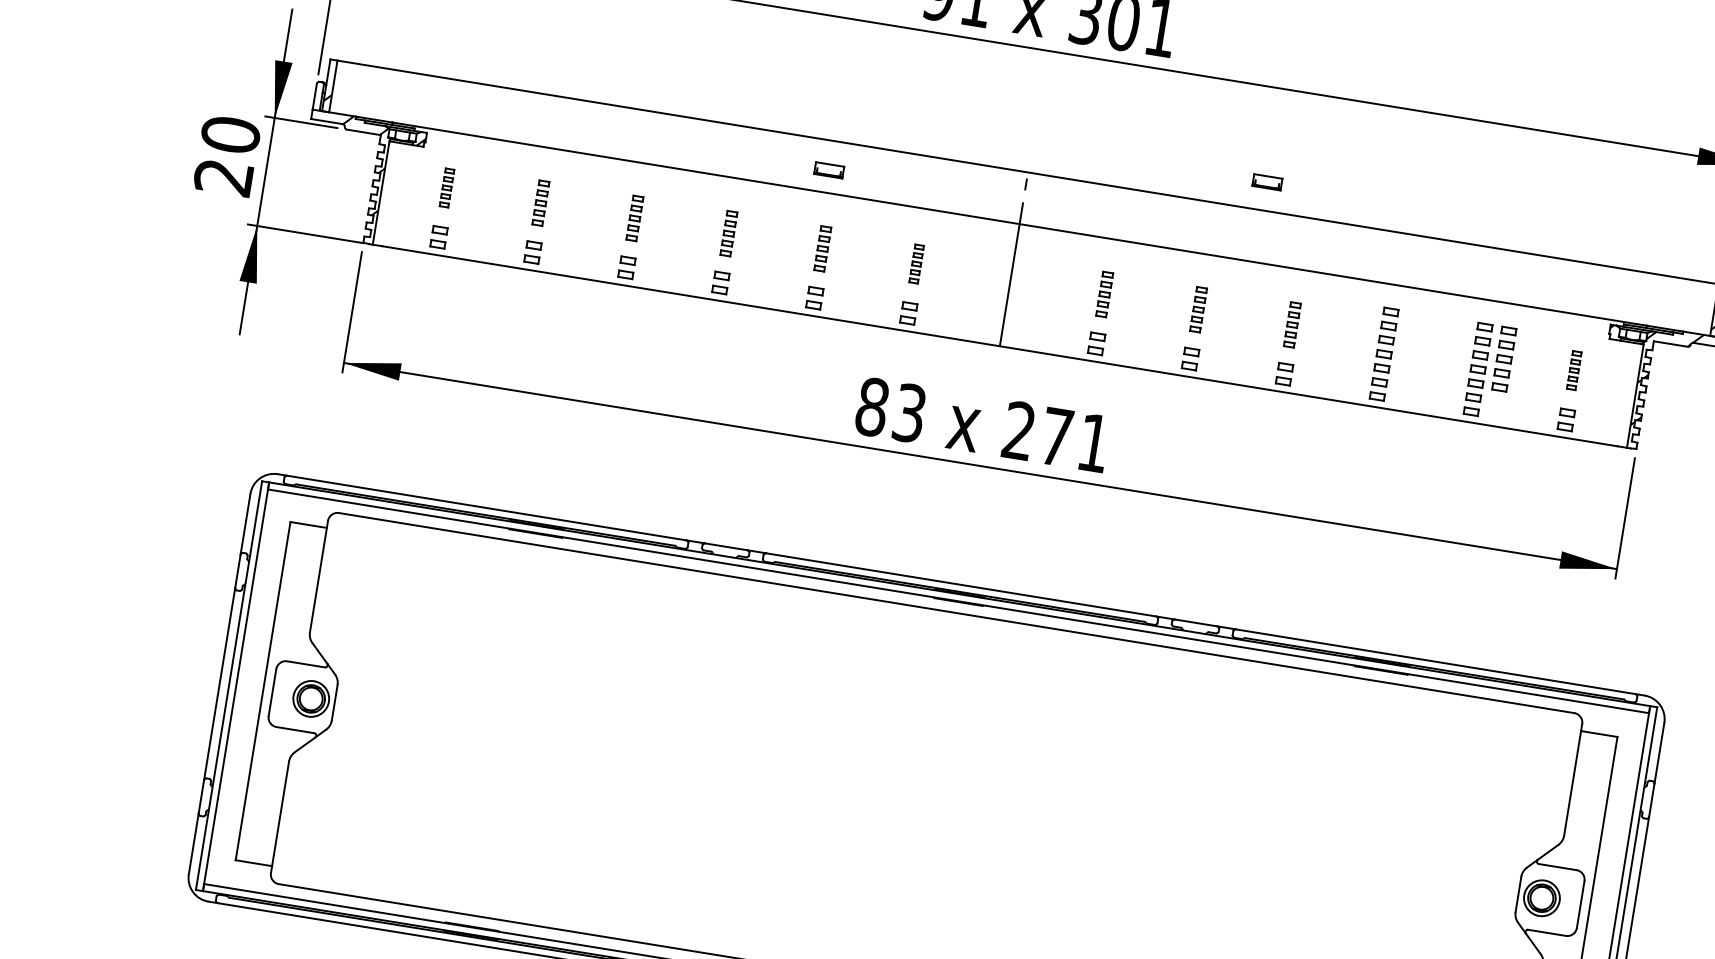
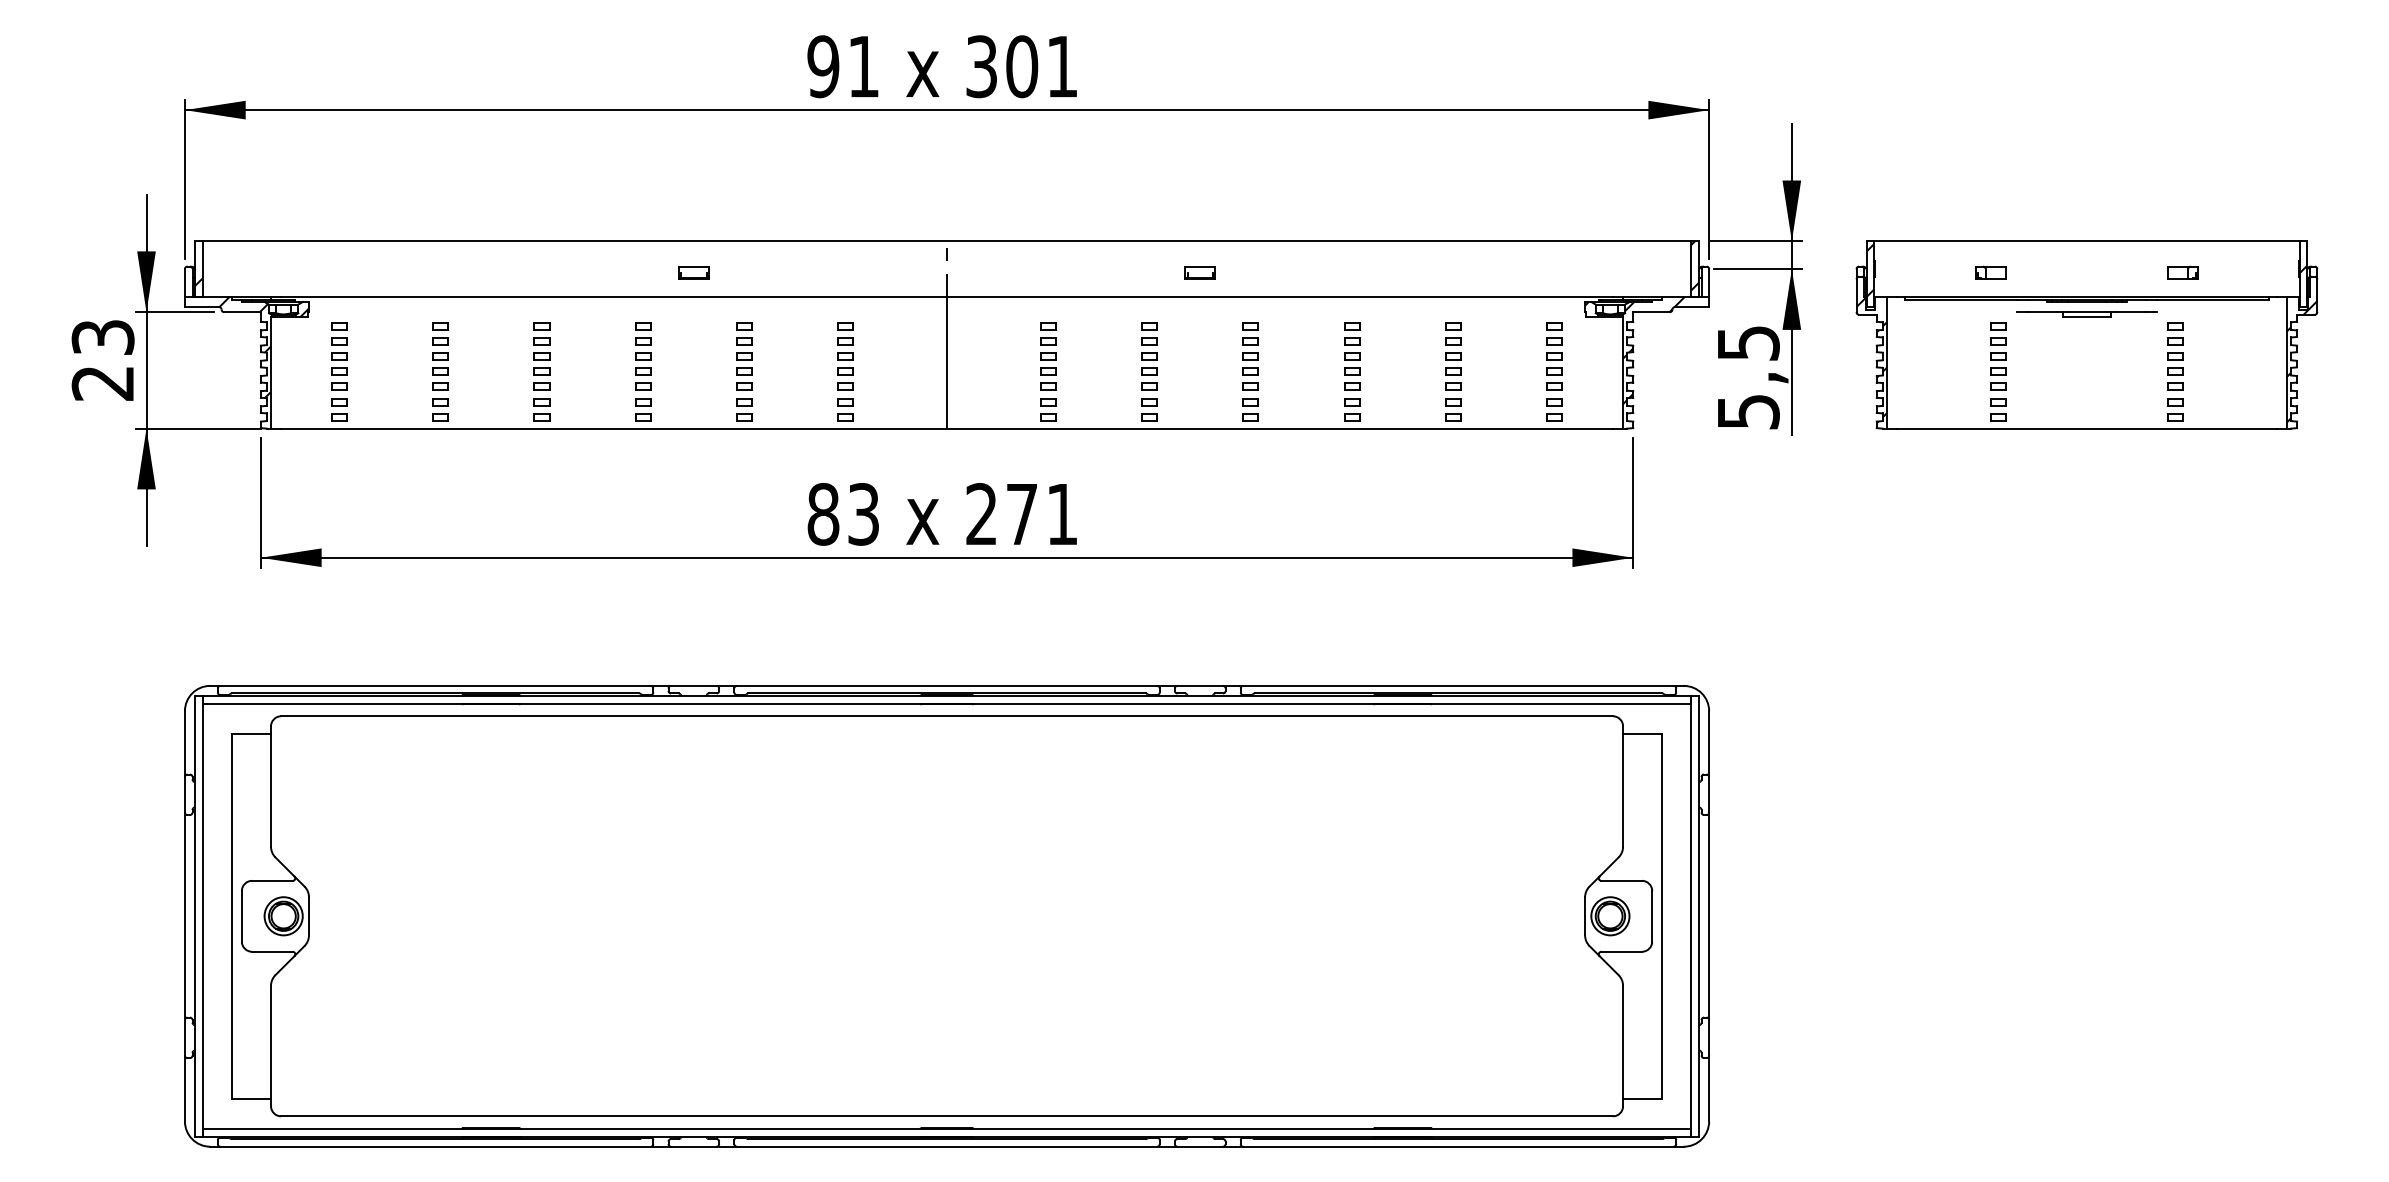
text: (230, 134) -> (102, 337), 20 -> 23
part: (828, 169) -> (693, 272), moved
part: (1266, 181) -> (1199, 272), moved
part: (447, 188) -> (339, 356), size x1.67
part: (540, 203) -> (440, 356), size x1.43
part: (634, 218) -> (541, 356), size x1.43
part: (729, 233) -> (643, 356), size x1.43
part: (822, 248) -> (744, 356), size x1.43
part: (916, 264) -> (845, 356), size x1.67
part: (1104, 294) -> (1048, 356), size x1.43
part: (1198, 309) -> (1149, 356), size x1.43
part: (1292, 324) -> (1250, 356), size x1.43
part: (1504, 359) -> (1479, 356), removed
part: (1574, 370) -> (1554, 356), size x1.67

